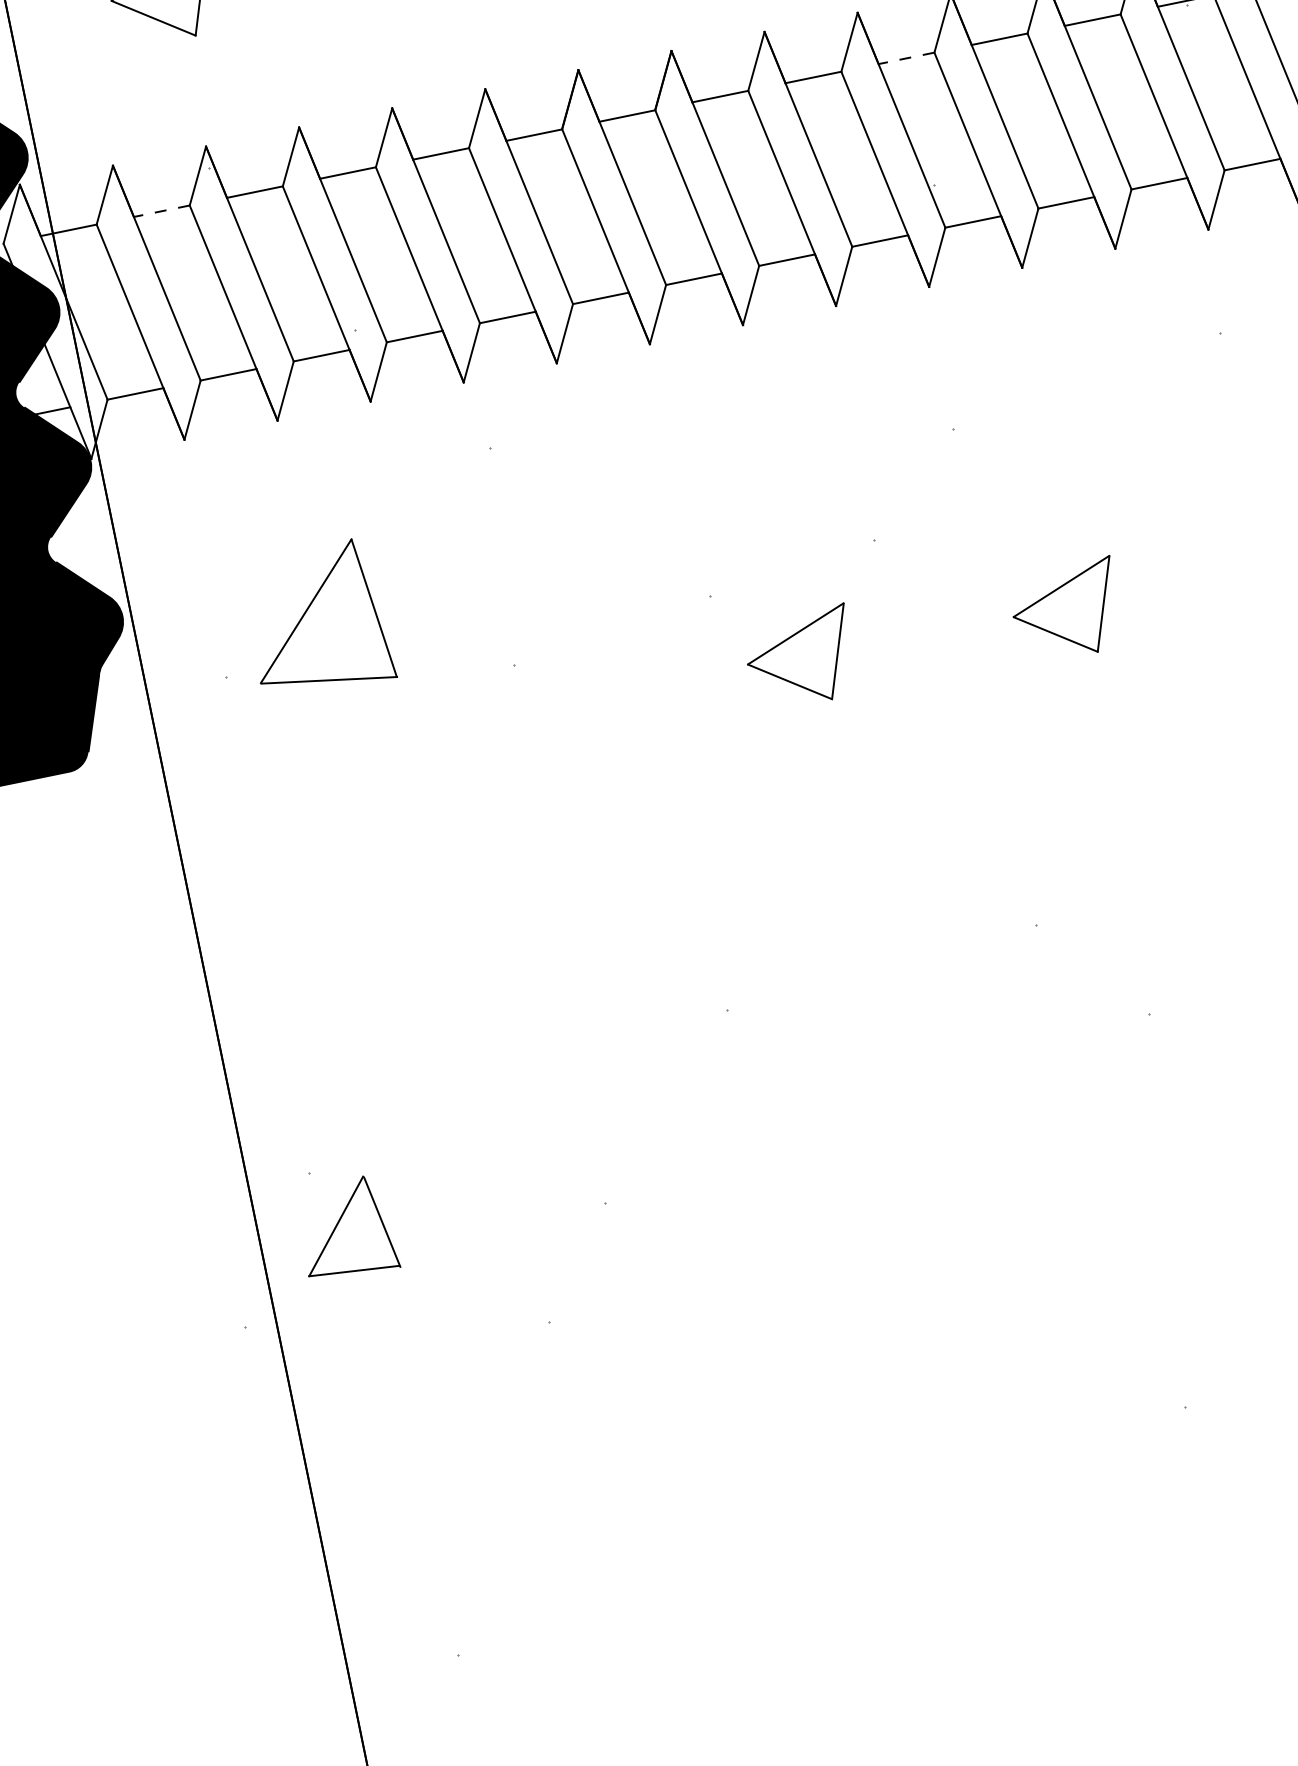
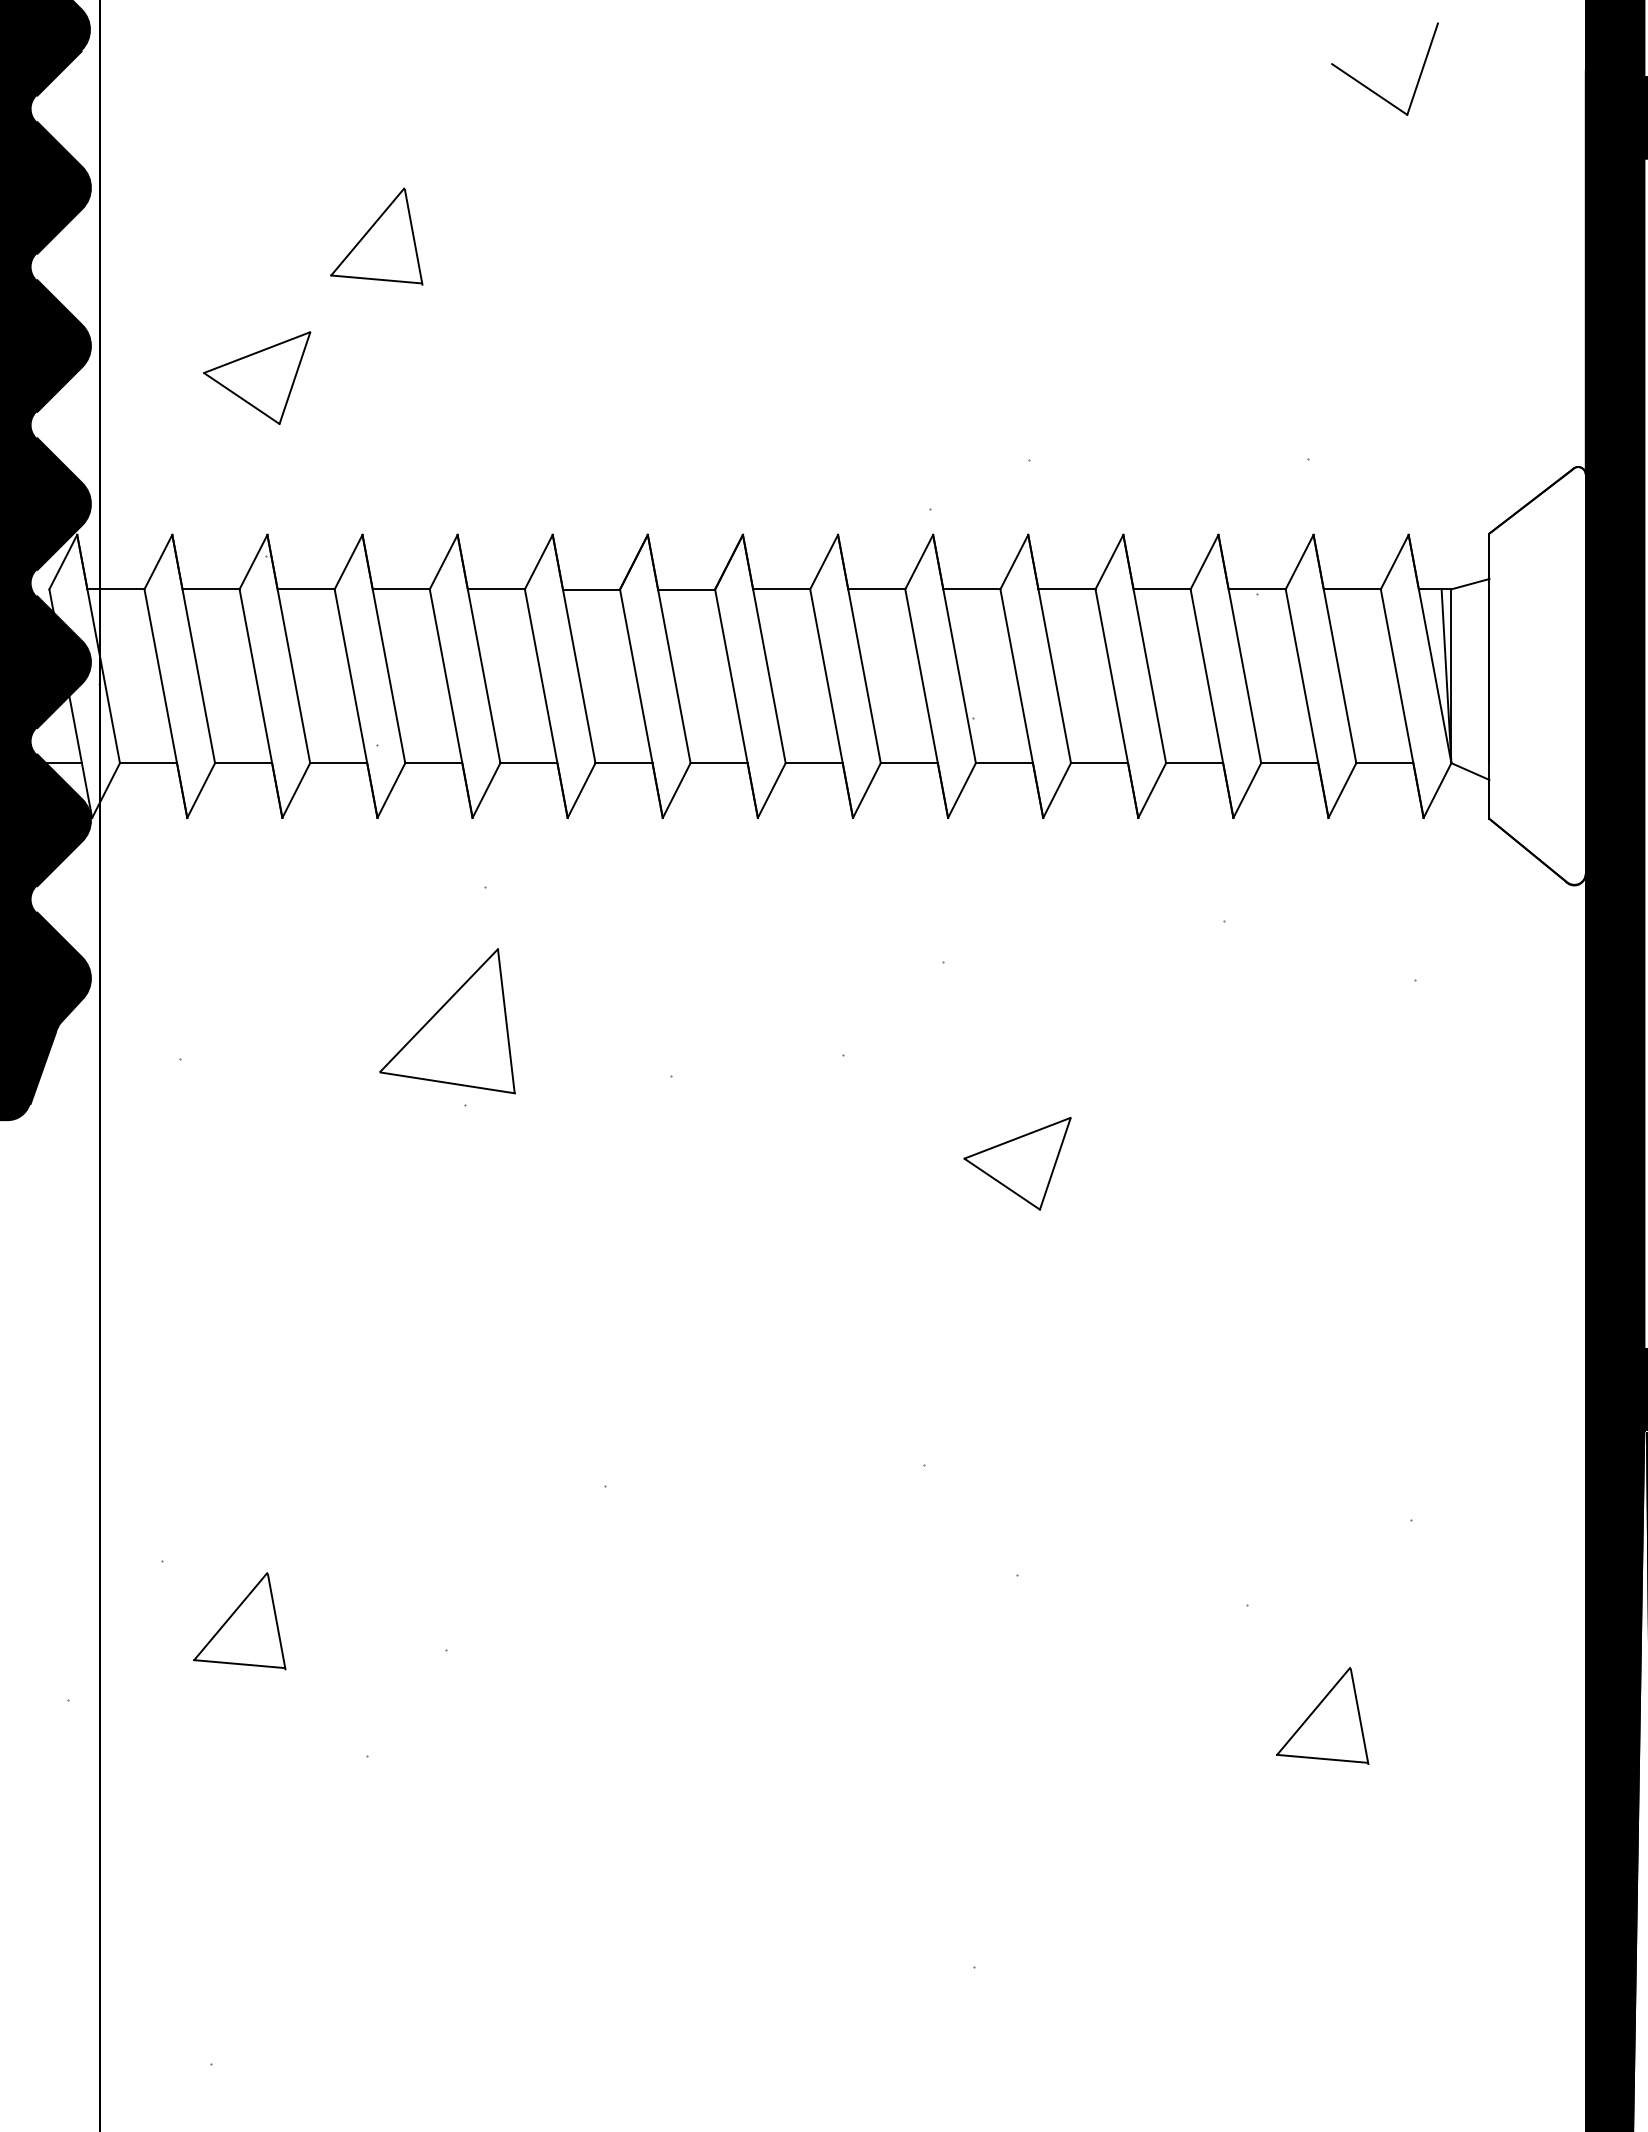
line: (906, 58) -> (971, 589), dashed -> solid
line: (162, 211) -> (211, 589), dashed -> solid
part: (316, 620) -> (447, 1021), moved
part: (800, 658) -> (747, 1156), removed
part: (345, 1229) -> (239, 1621), moved

